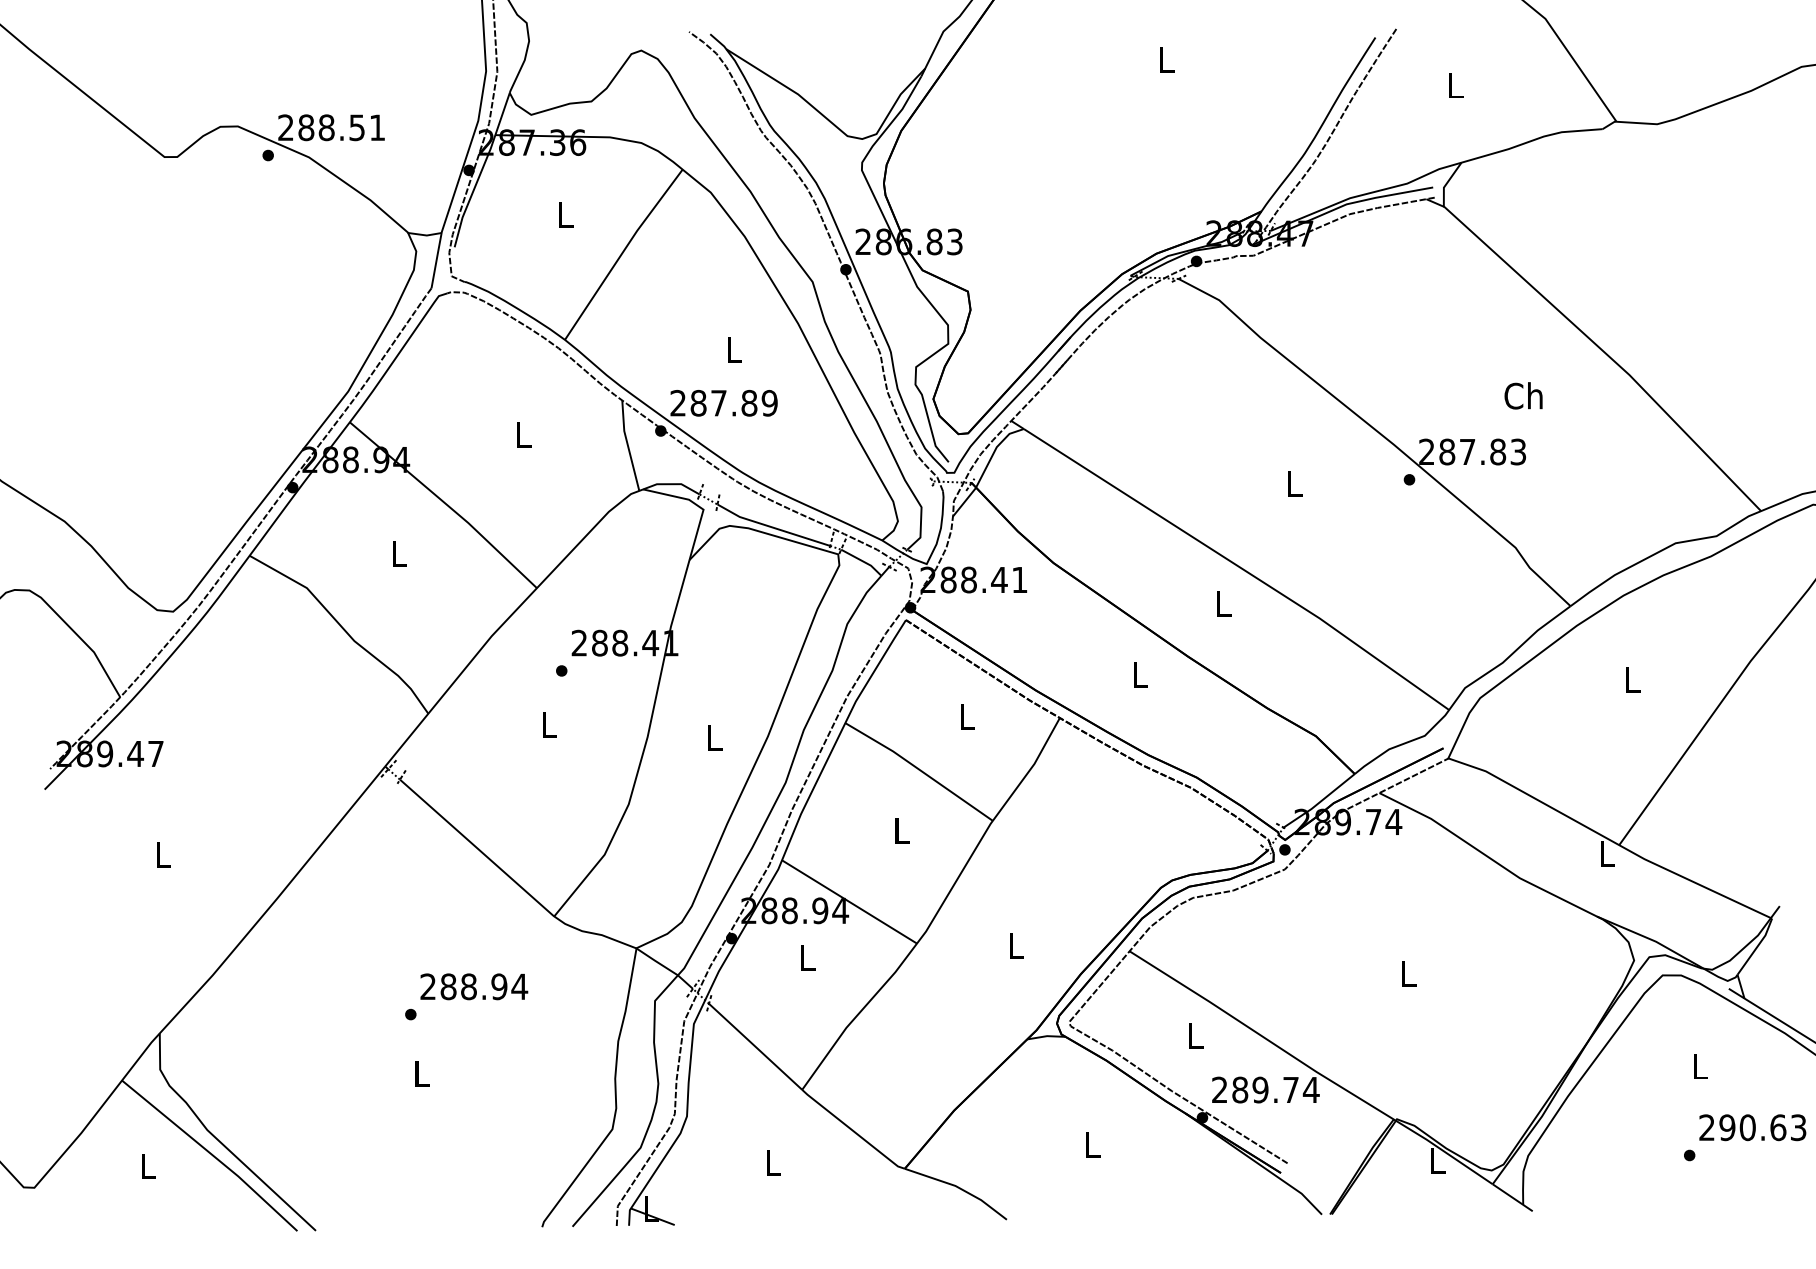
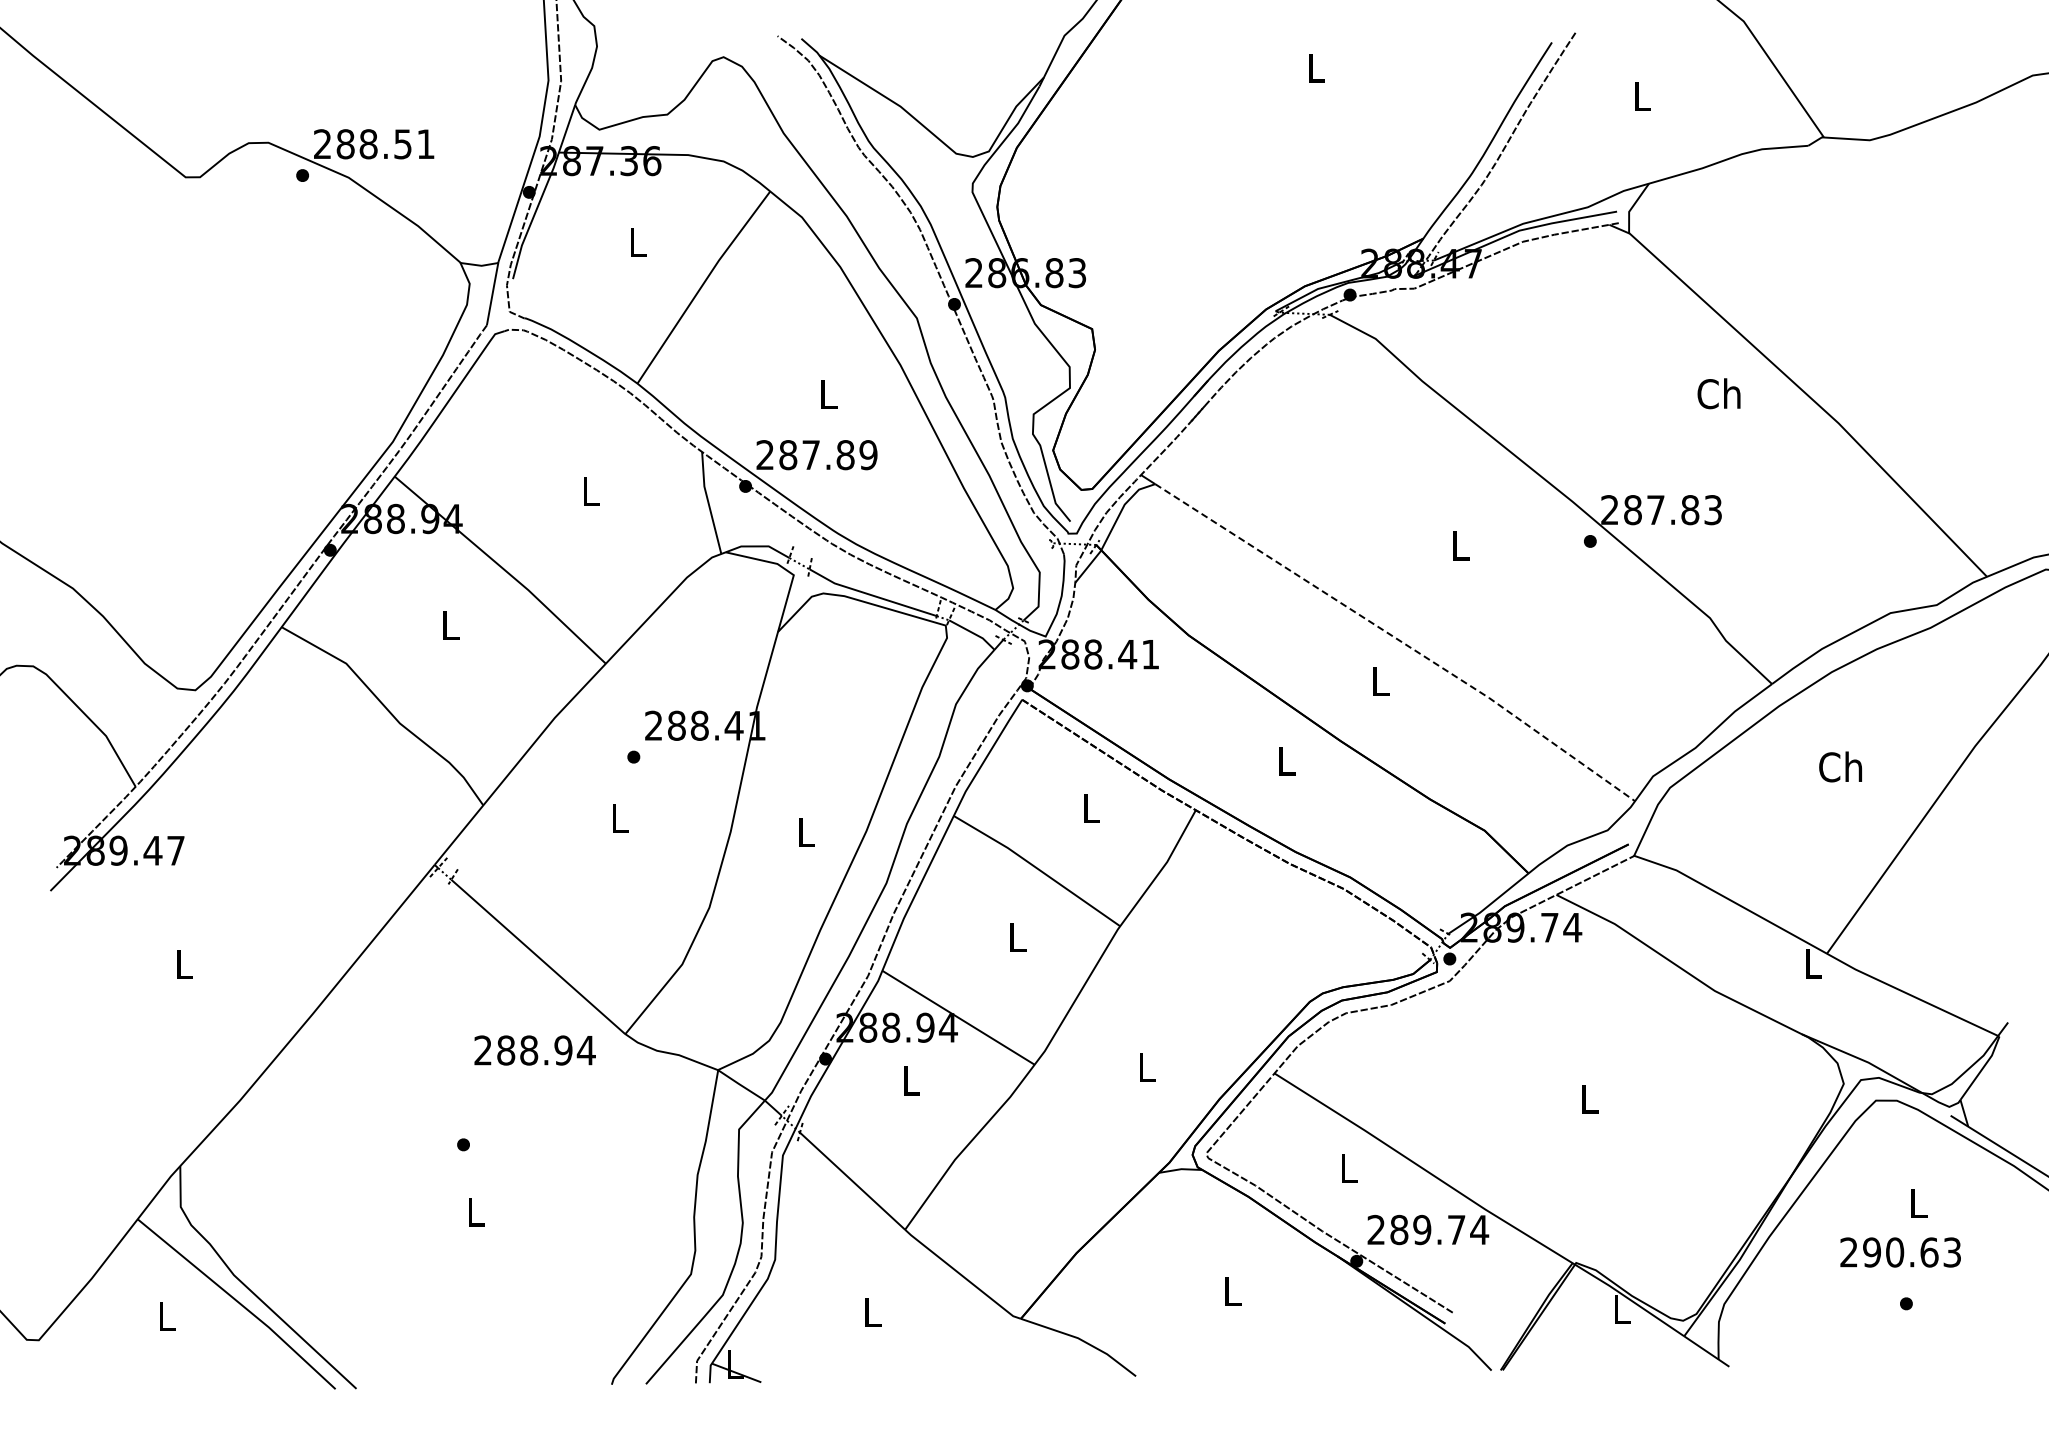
text: (1523, 395) -> (1718, 393), moved
line: (1239, 566) -> (1398, 639), solid -> dashed
text: (1631, 679) -> (1840, 766), L -> Ch
text: (473, 986) -> (534, 1050), moved
text: (1752, 1127) -> (1900, 1252), moved

